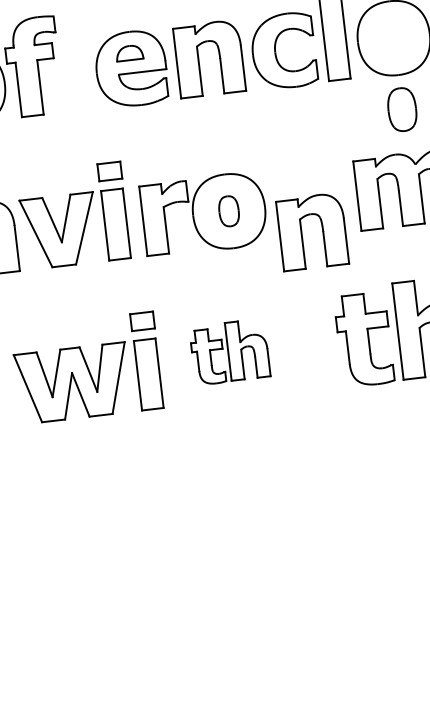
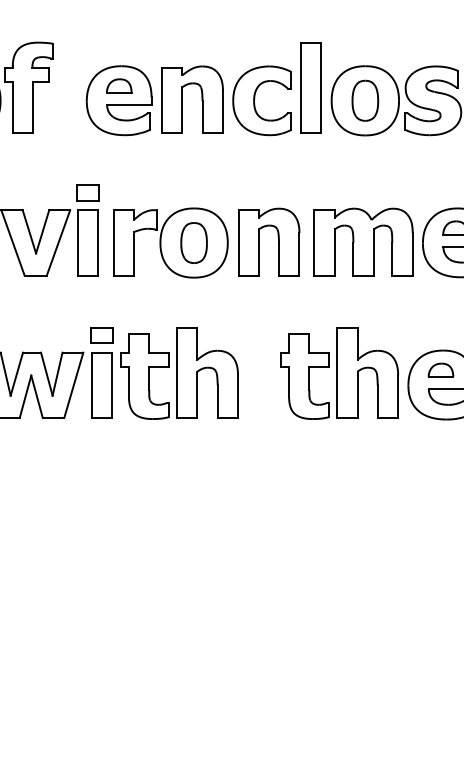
part: (402, 109) -> (365, 100), moved
part: (228, 210) -> (193, 242), size x1.43
part: (320, 225) -> (277, 237), moved
part: (229, 352) -> (179, 373), size x1.67

